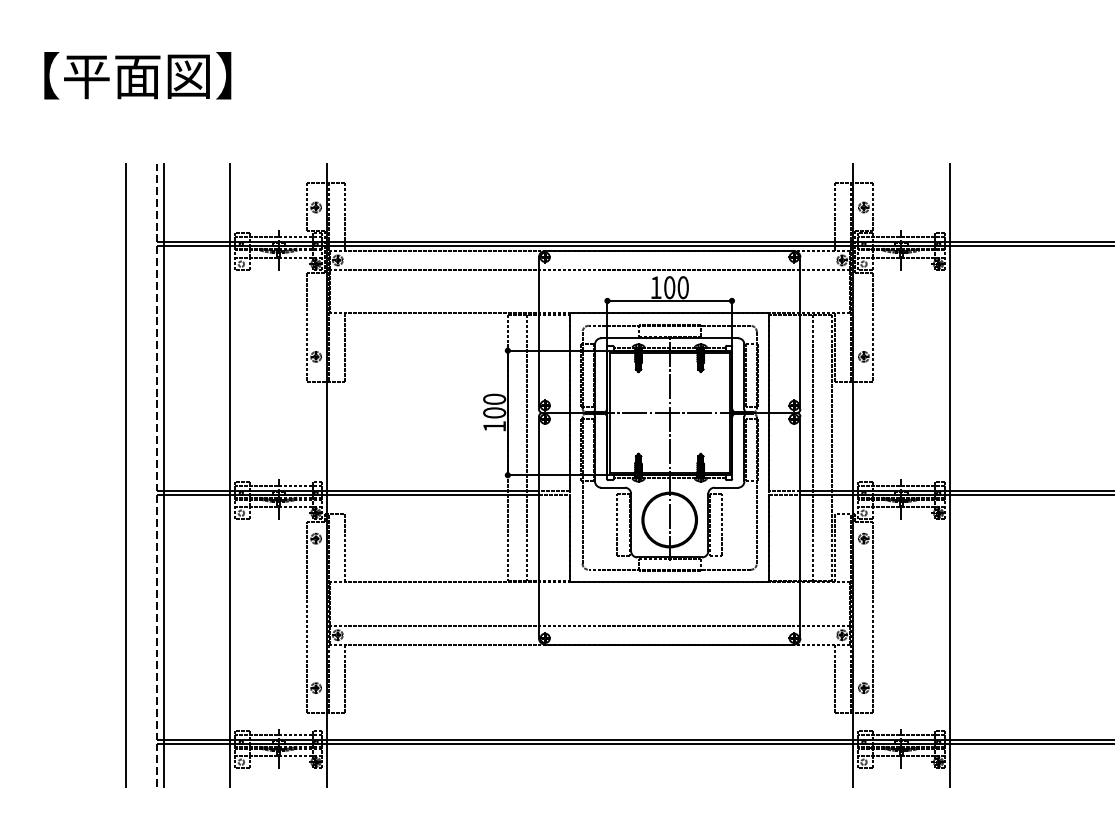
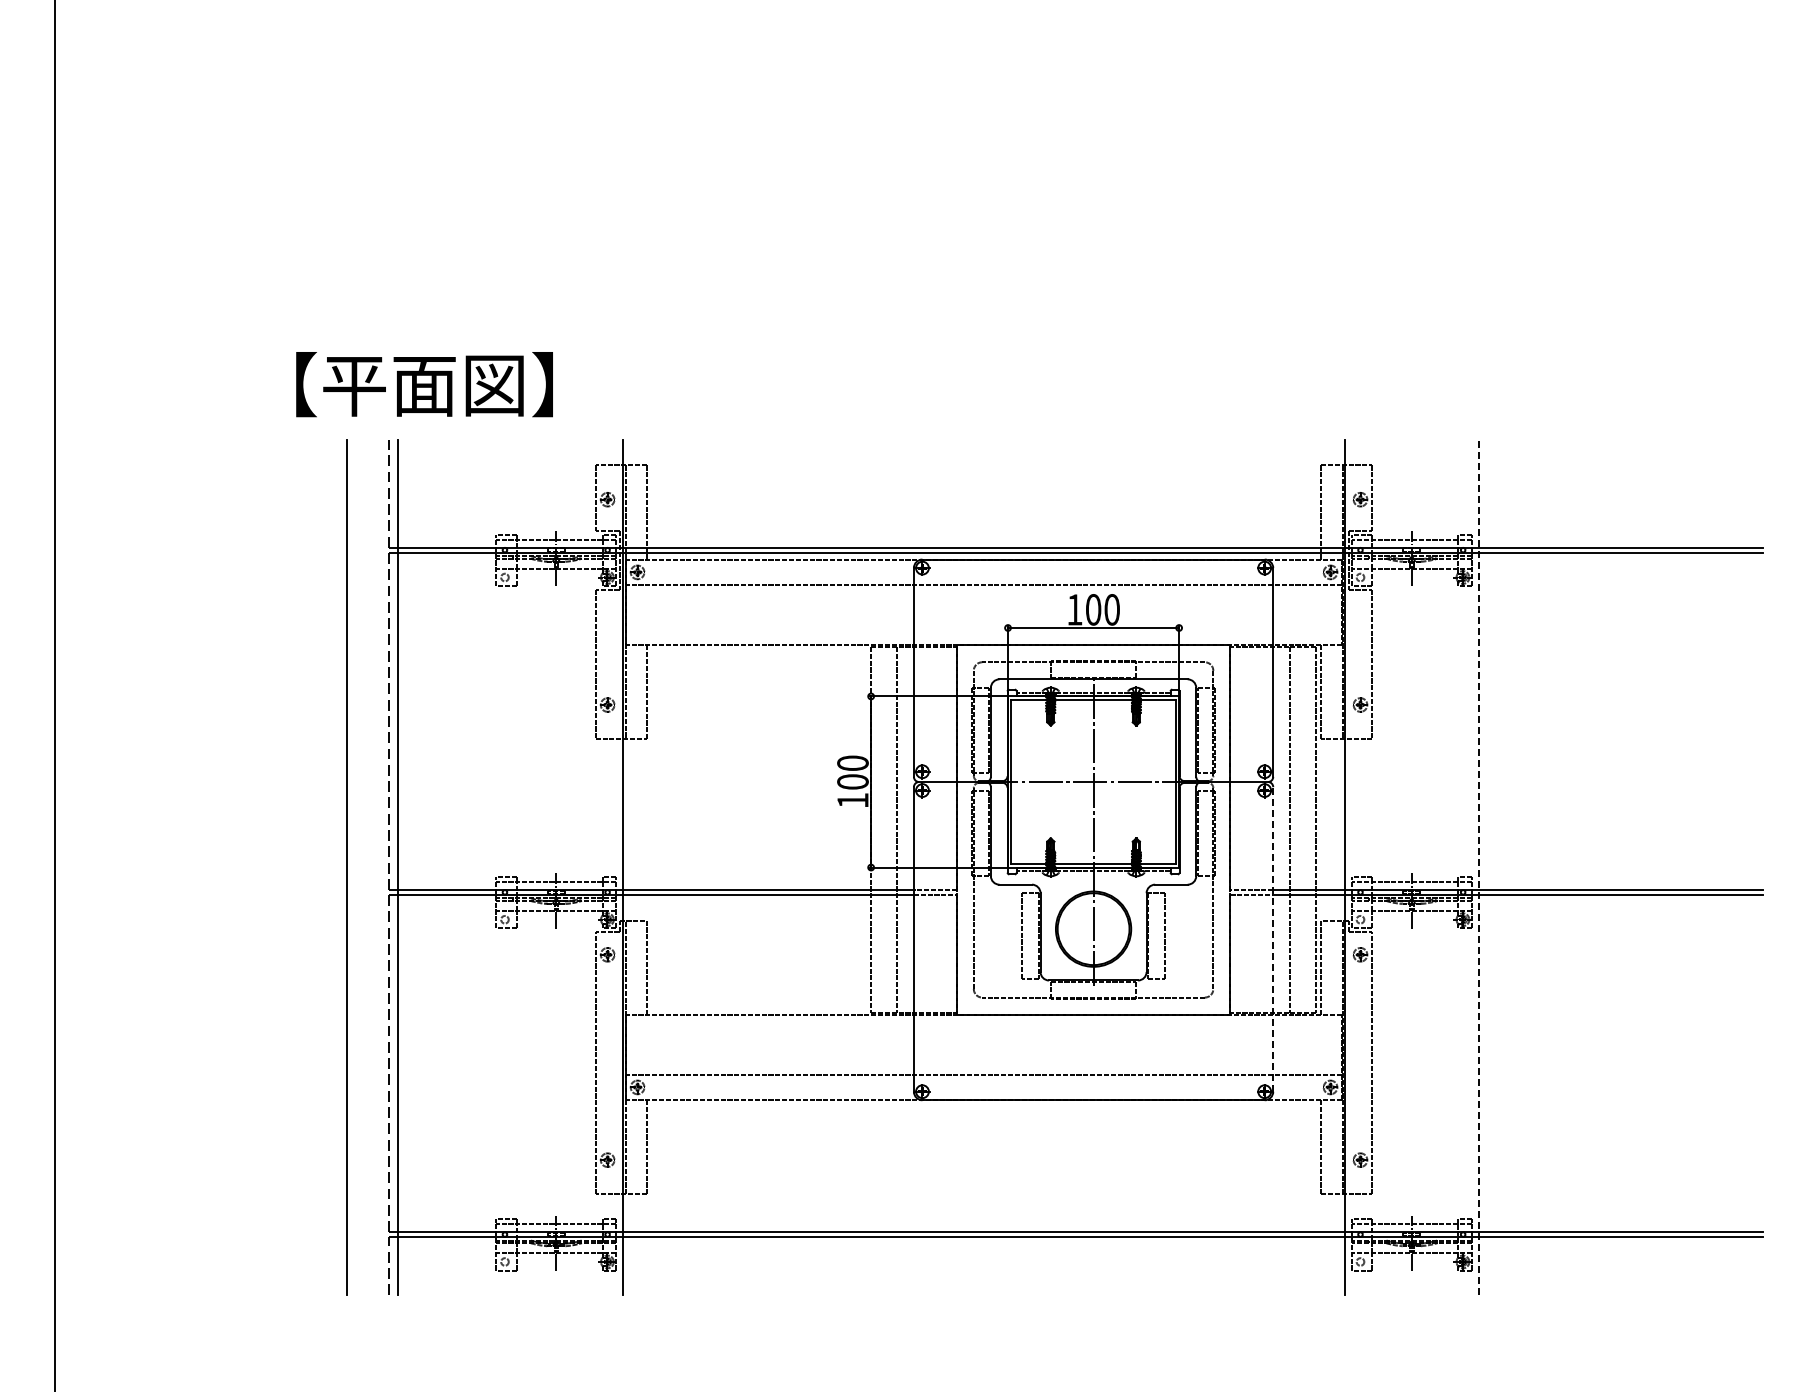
text: (137, 75) -> (424, 384), moved
line: (230, 475) -> (489, 867), removed
line: (949, 475) -> (1478, 867), solid -> dashed
line: (800, 526) -> (1273, 938), solid -> dashed

